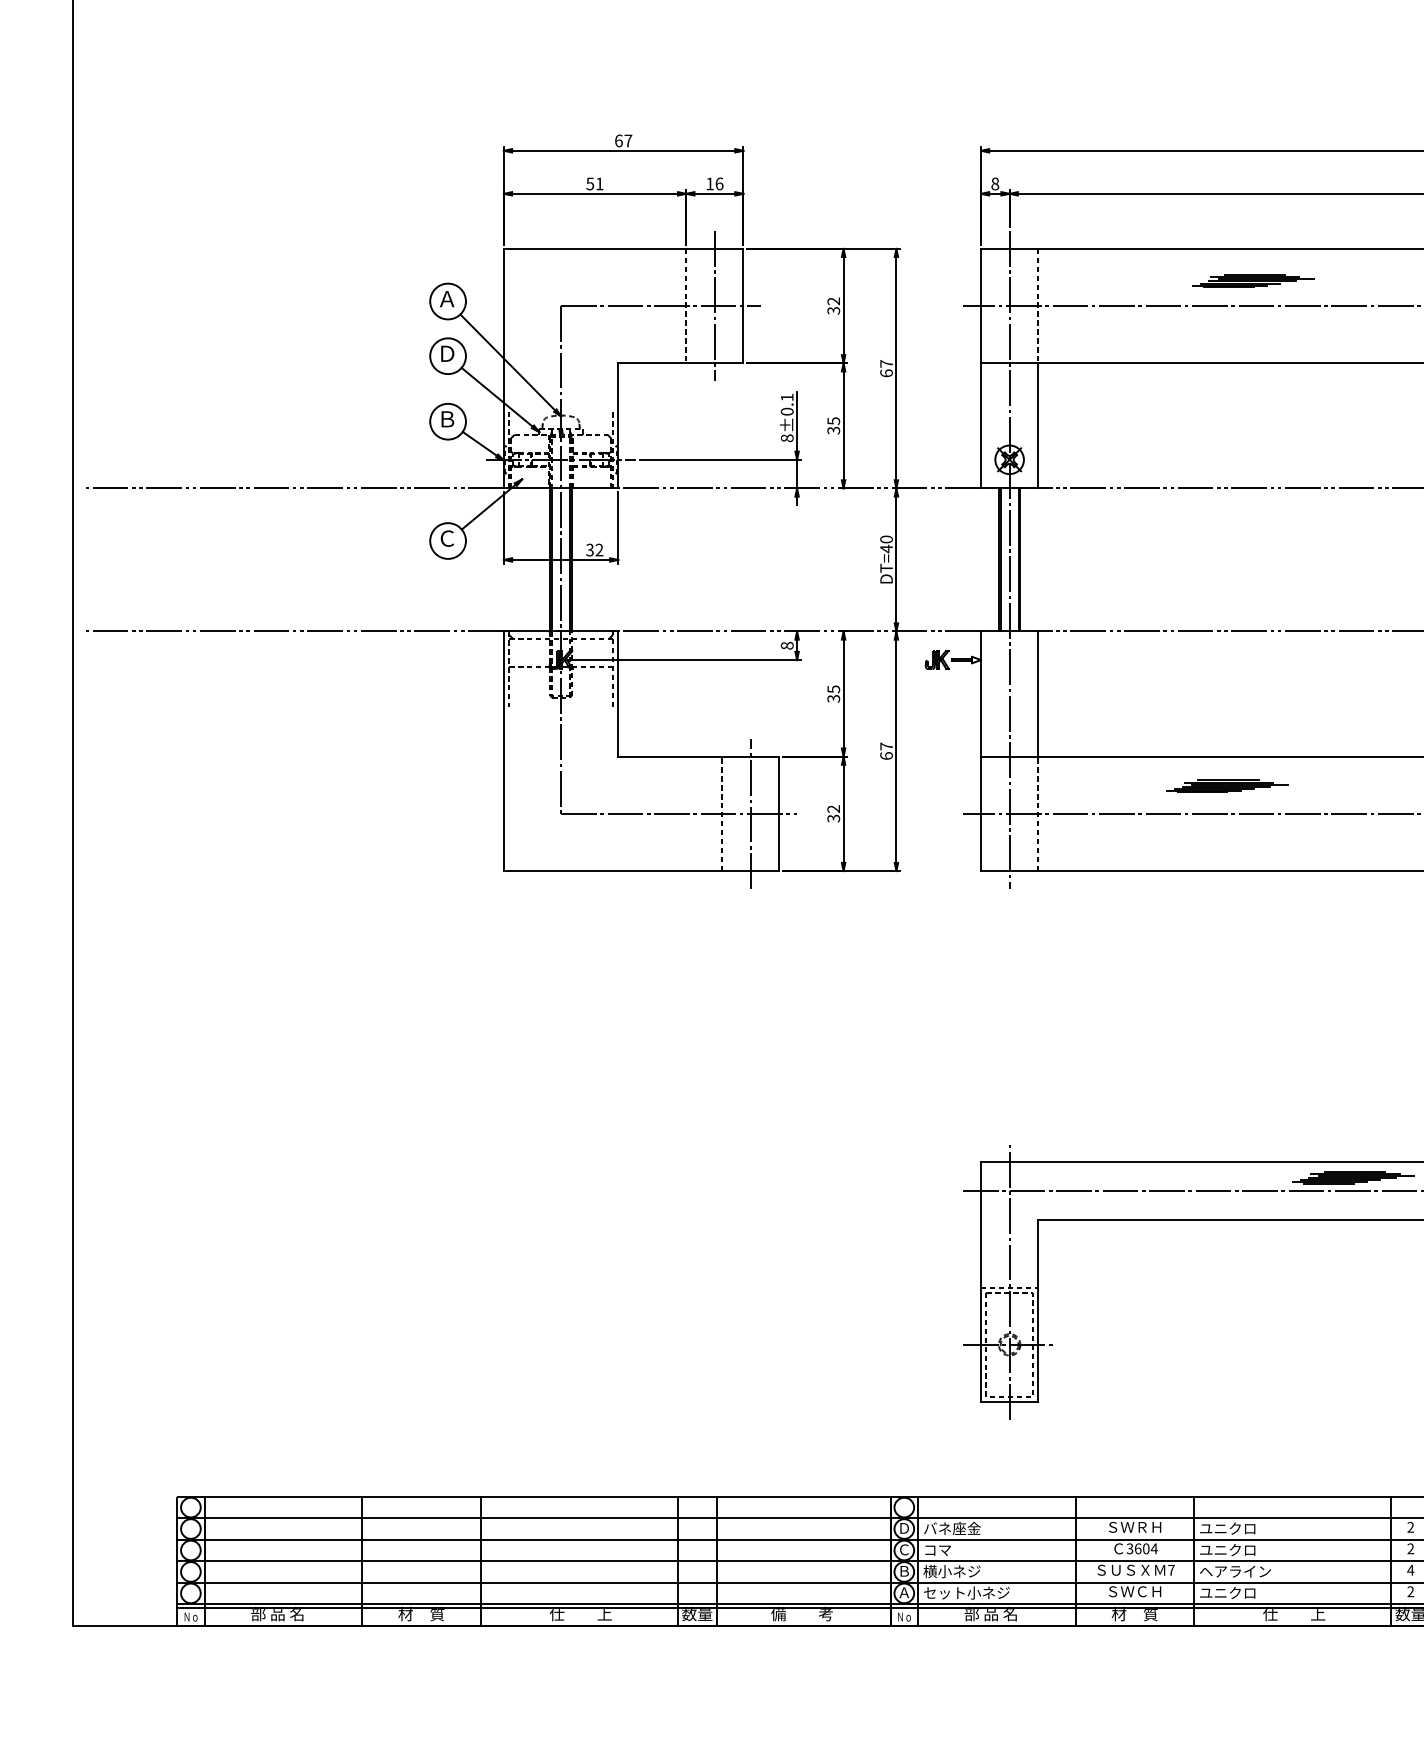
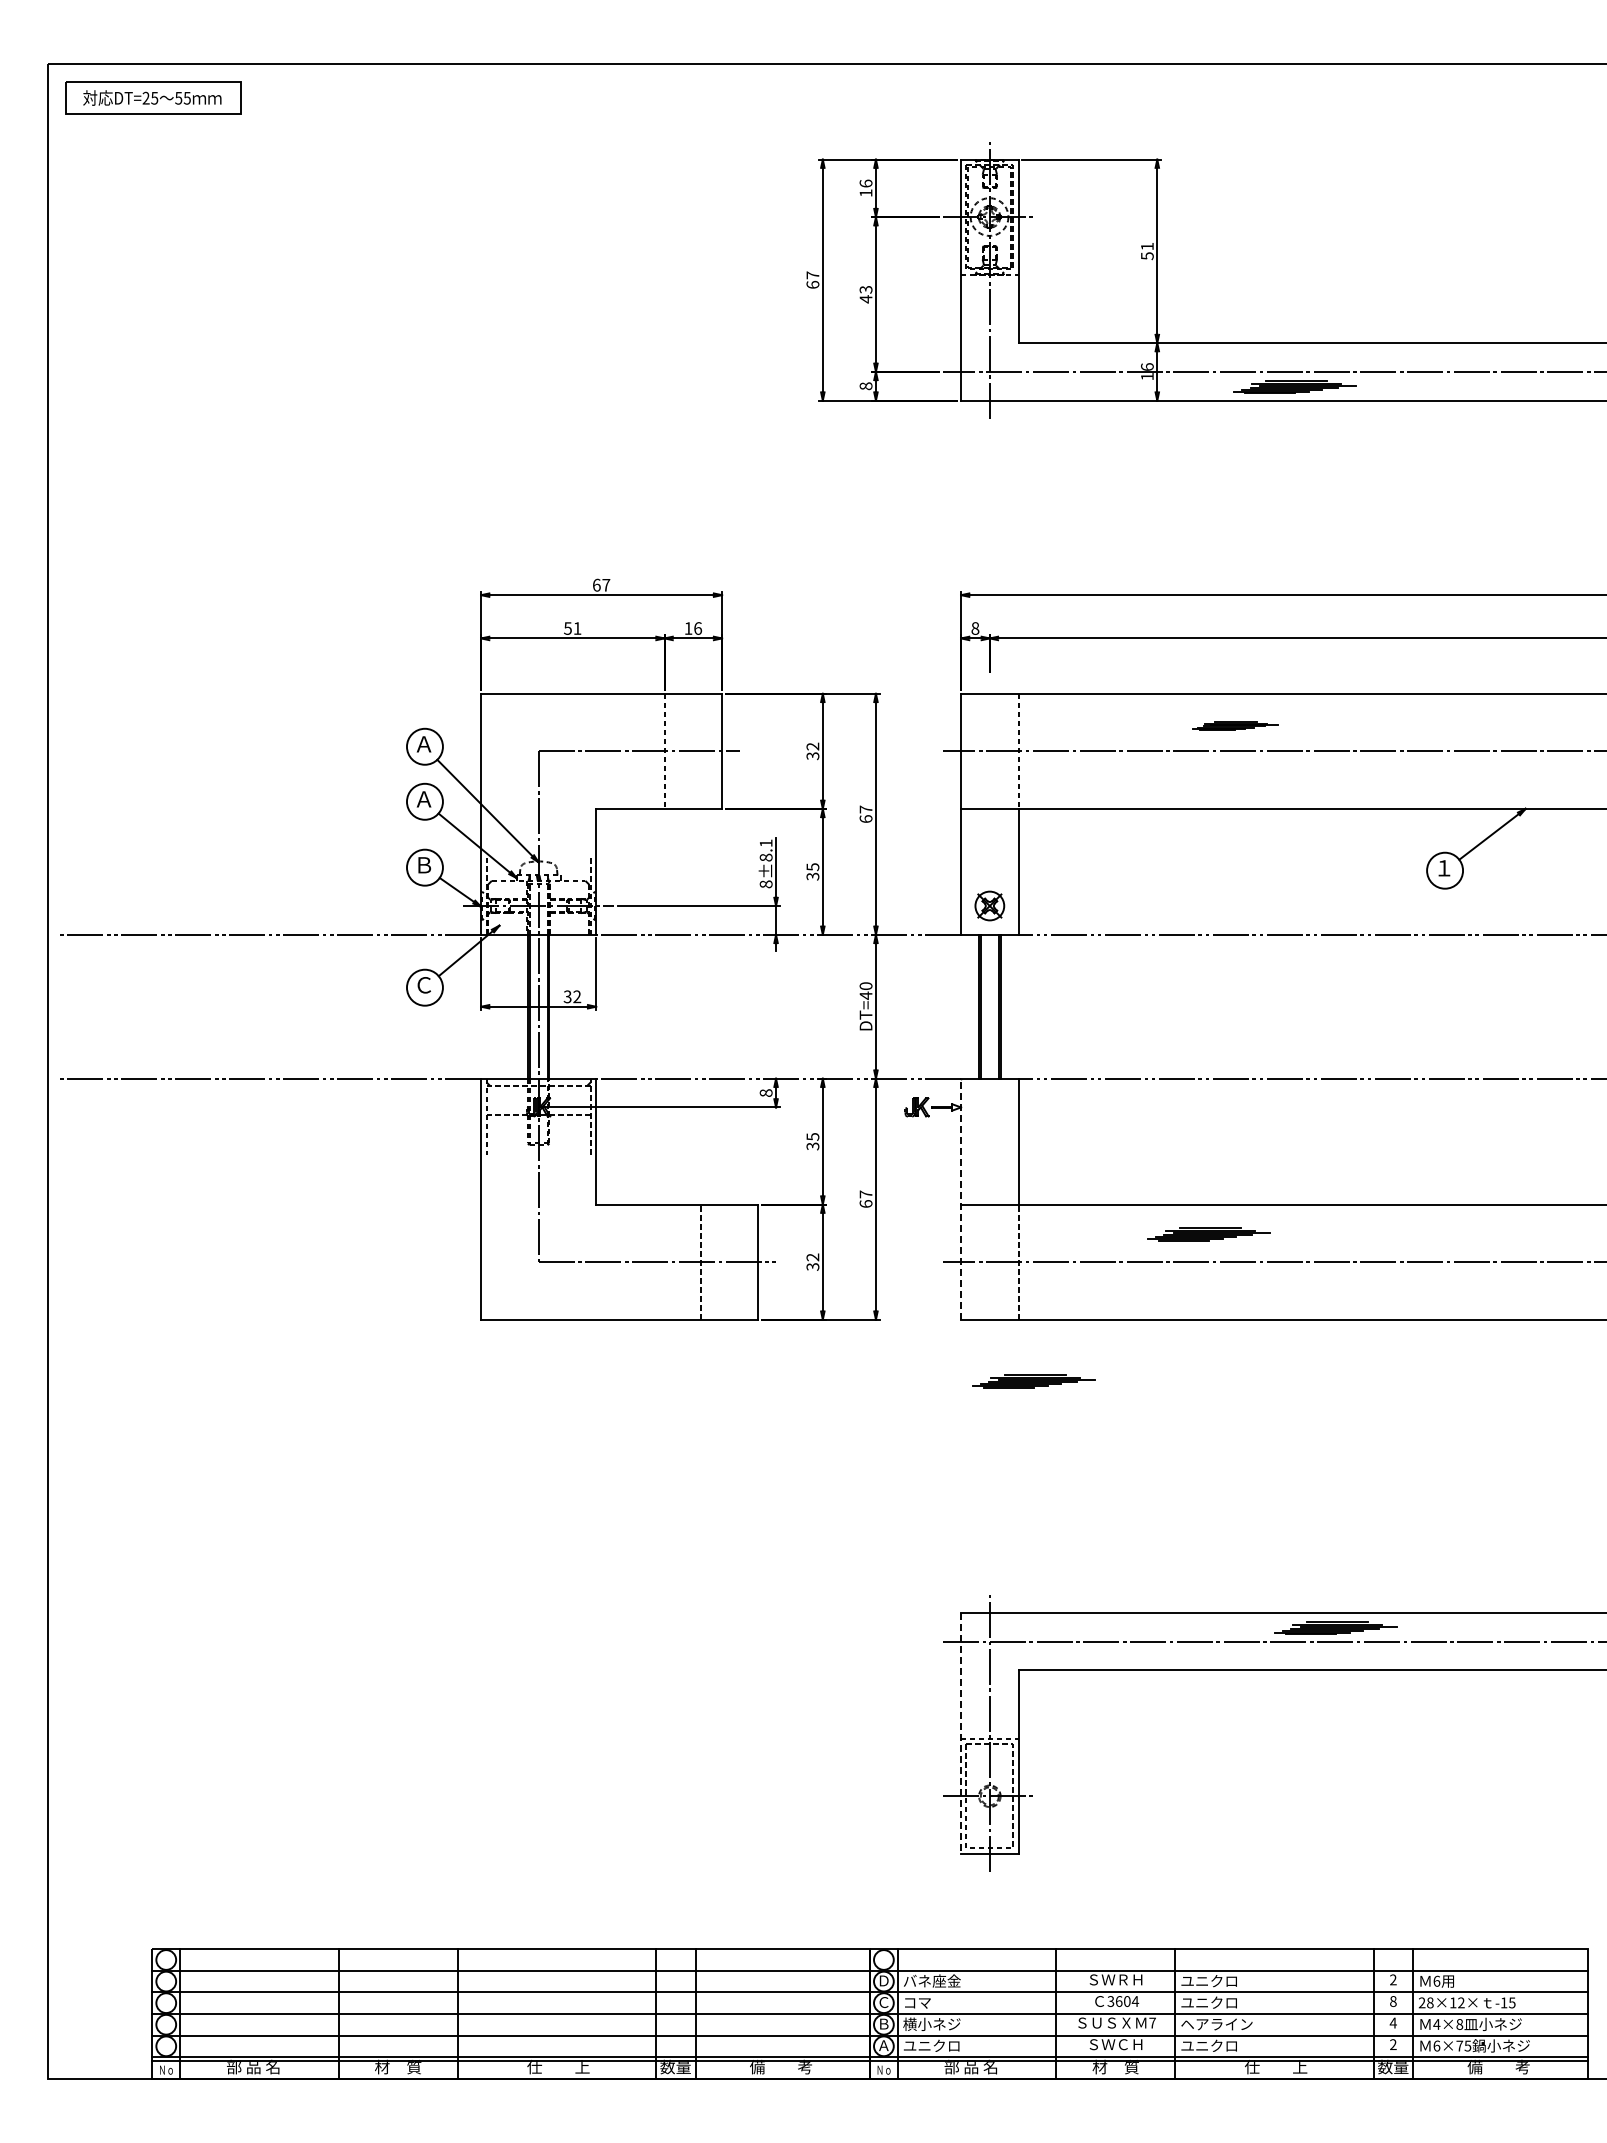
part: (1252, 280) -> (1234, 725), size x0.7
line: (715, 305) -> (693, 750), removed
text: (446, 353) -> (423, 799), Ｄ -> Ａ
text: (787, 411) -> (766, 857), 8±0.1 -> 8±8.1
line: (1009, 559) -> (989, 1006), removed
line: (981, 751) -> (961, 1199), solid -> dashed
line: (750, 813) -> (729, 1261), removed
part: (1053, 932) -> (1033, 1381), added
line: (981, 1282) -> (961, 1733), solid -> dashed
text: (1410, 1548) -> (1393, 2001), 2 -> 8
text: (966, 1592) -> (946, 2045), セット小ネジ -> ユニクロ

